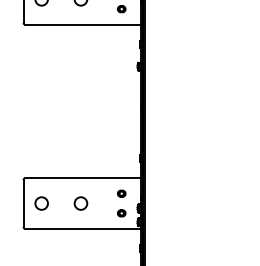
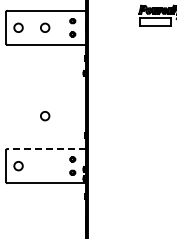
line: (82, 178) -> (46, 149), solid -> dashed
circle: (81, 204) -> (45, 116), moved

